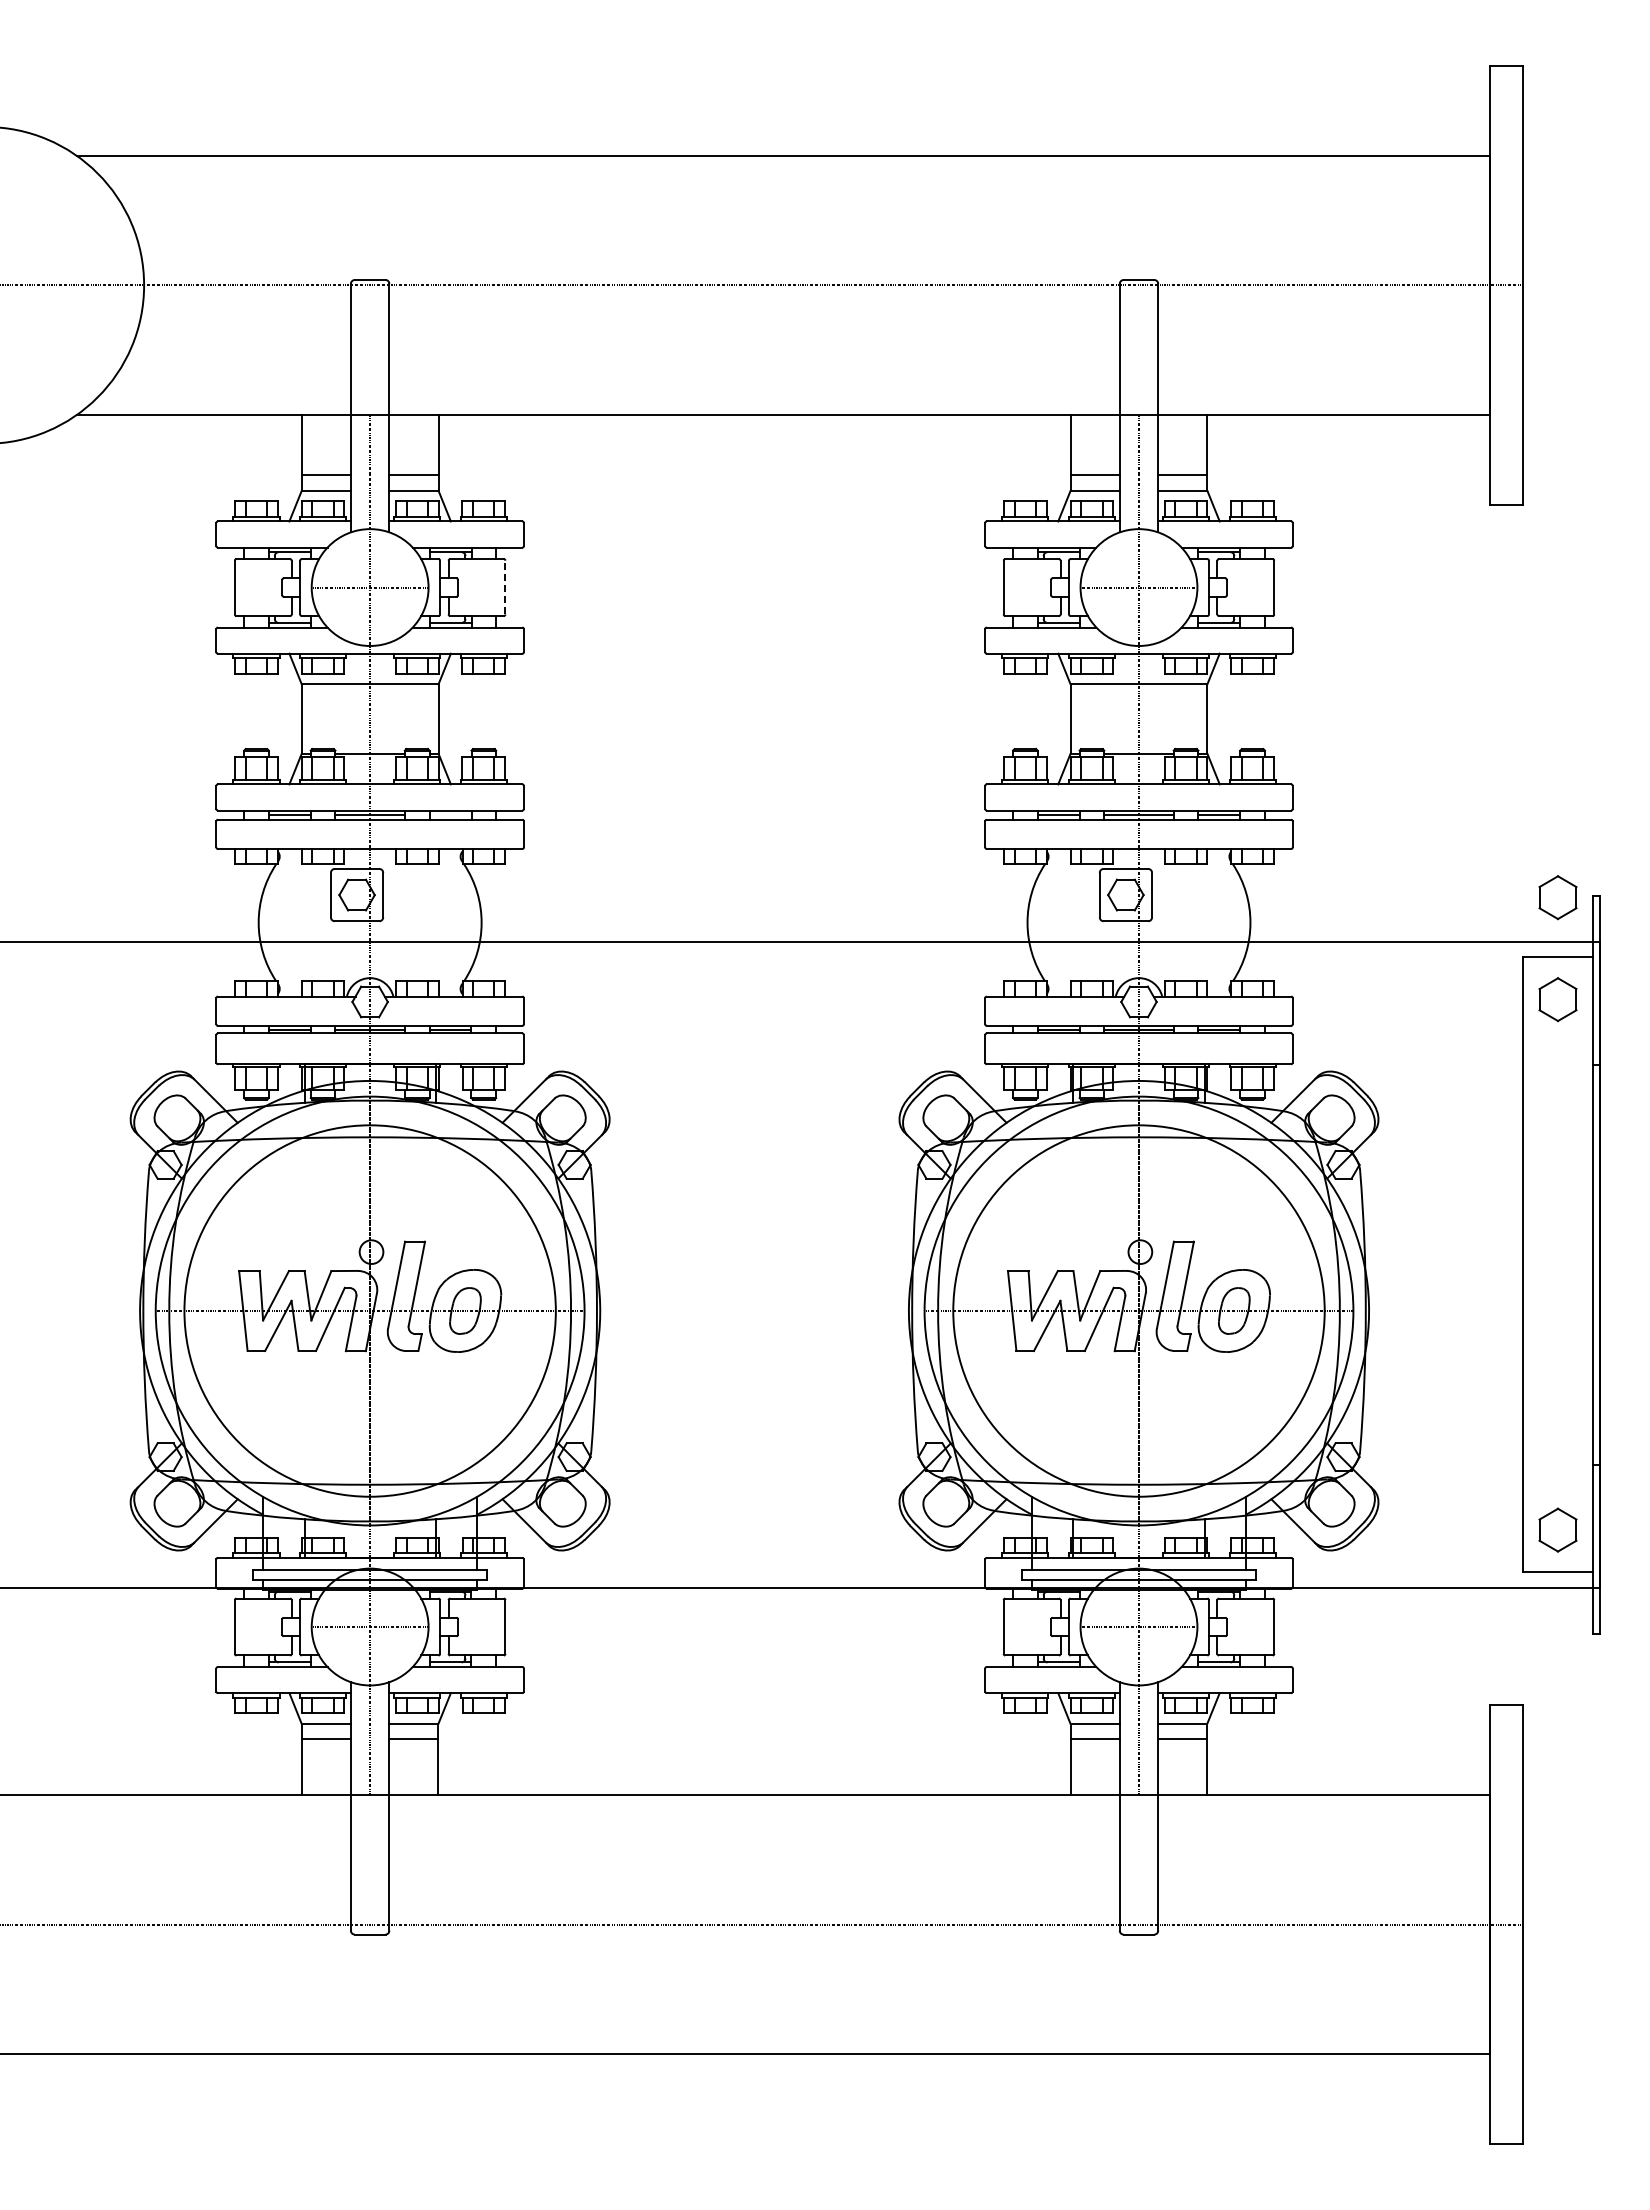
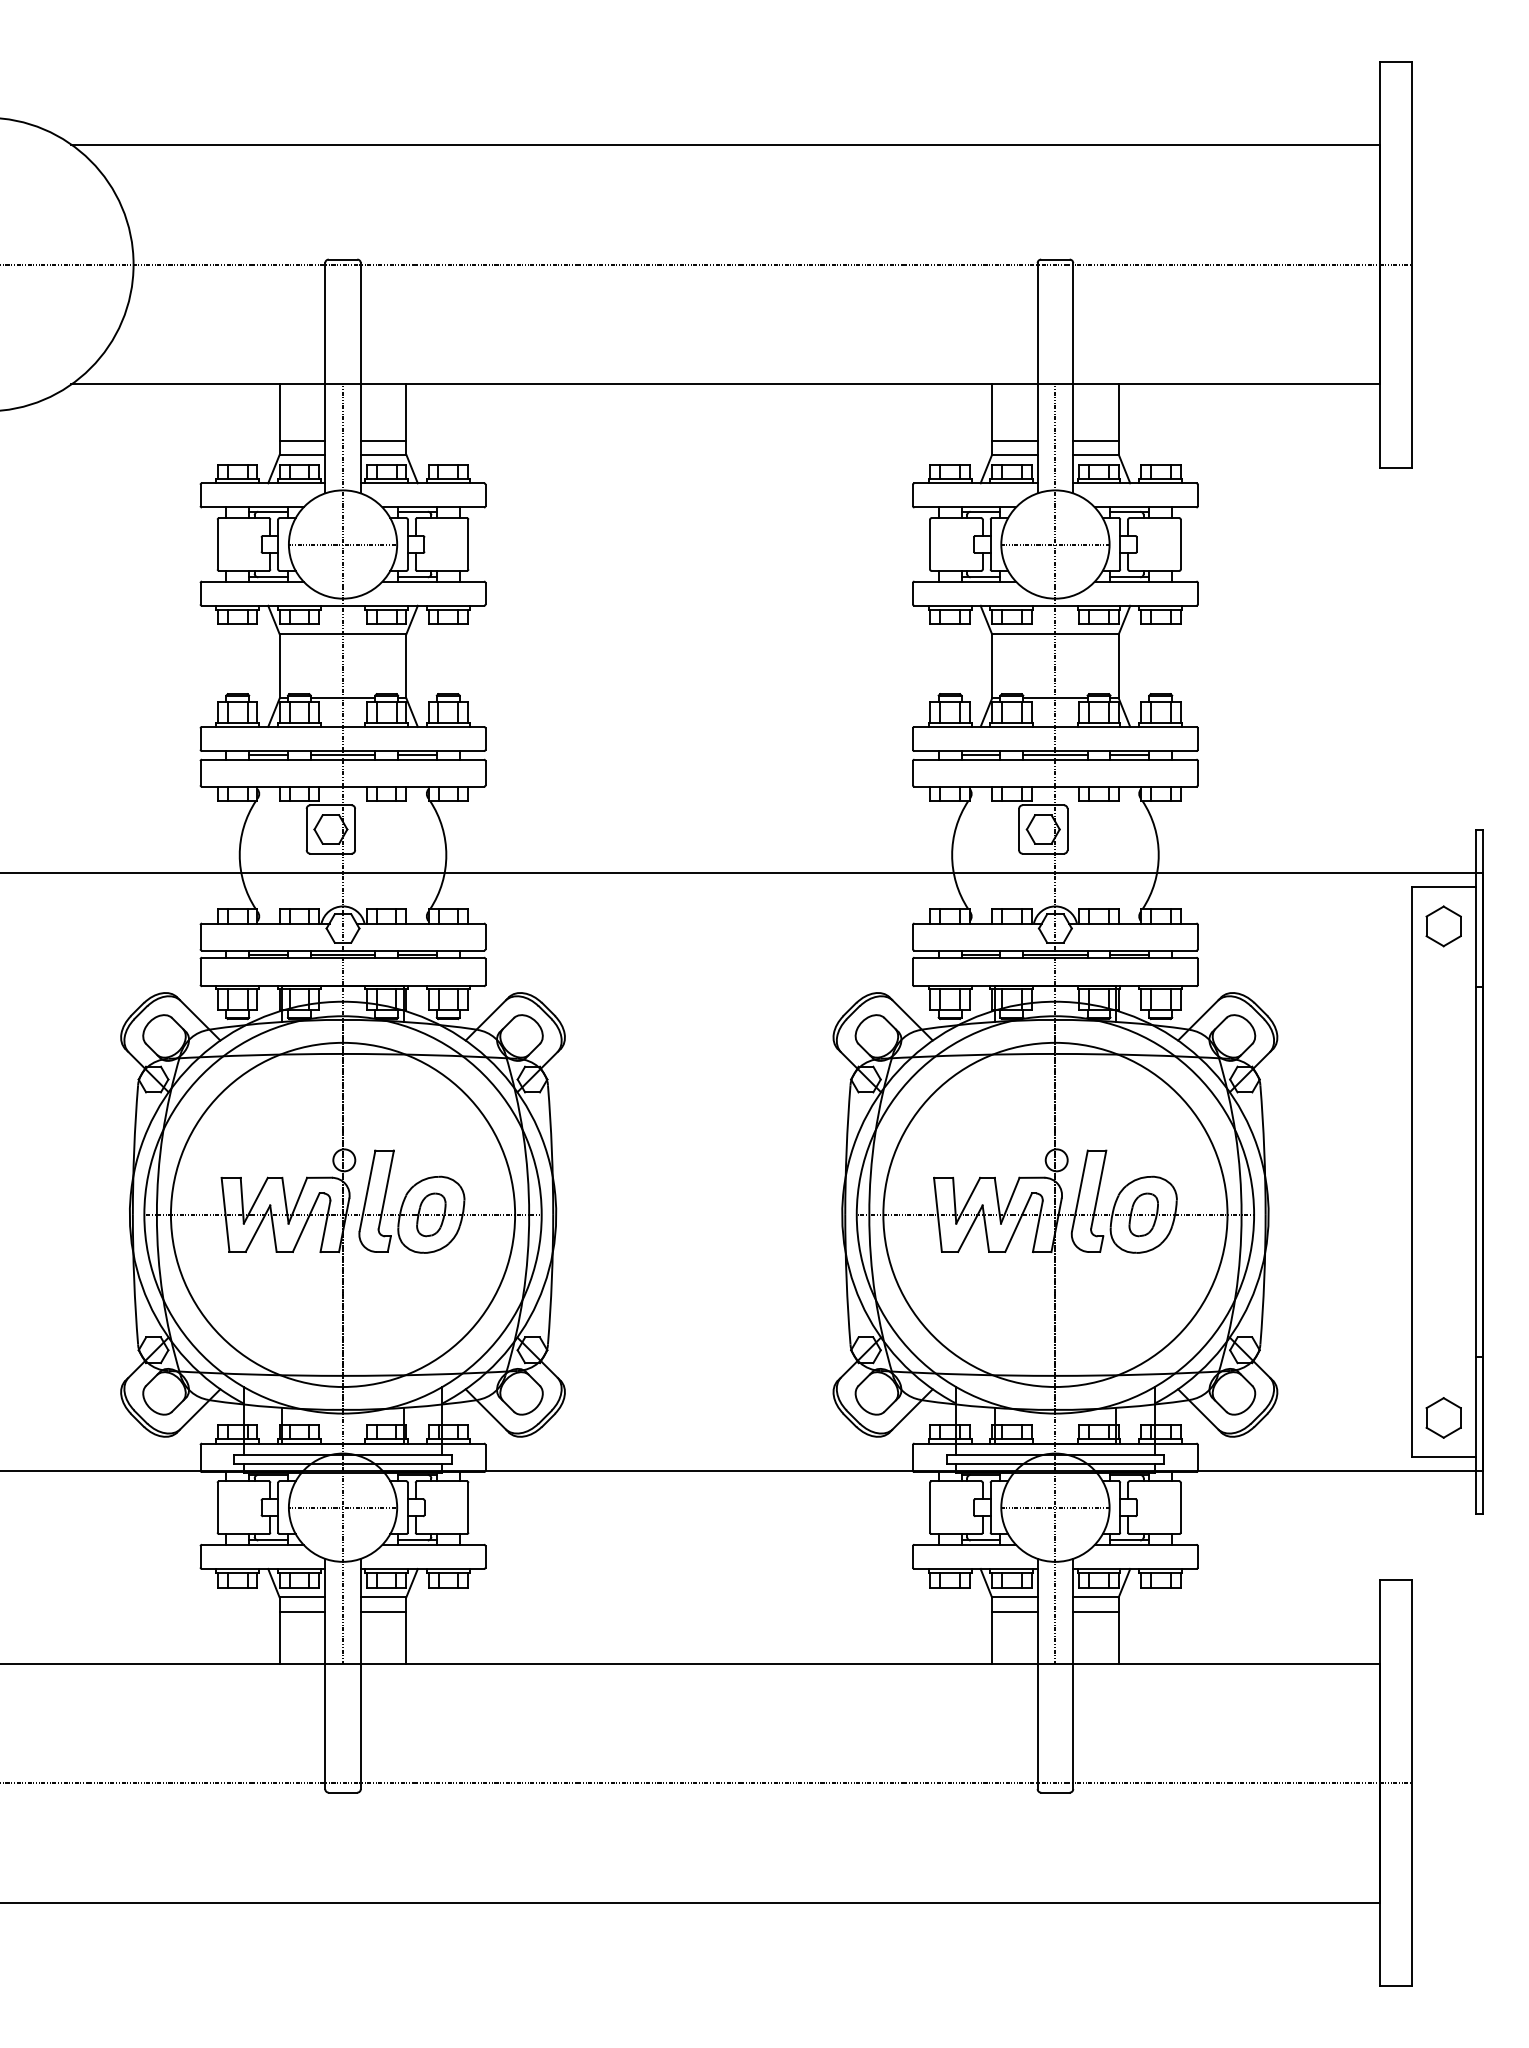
line: (505, 587) -> (468, 544), dashed -> solid
line: (450, 815) -> (417, 755), added
part: (1557, 897) -> (1443, 831), removed

